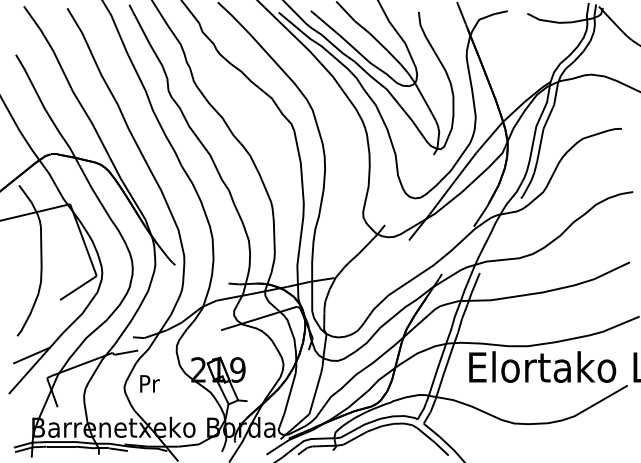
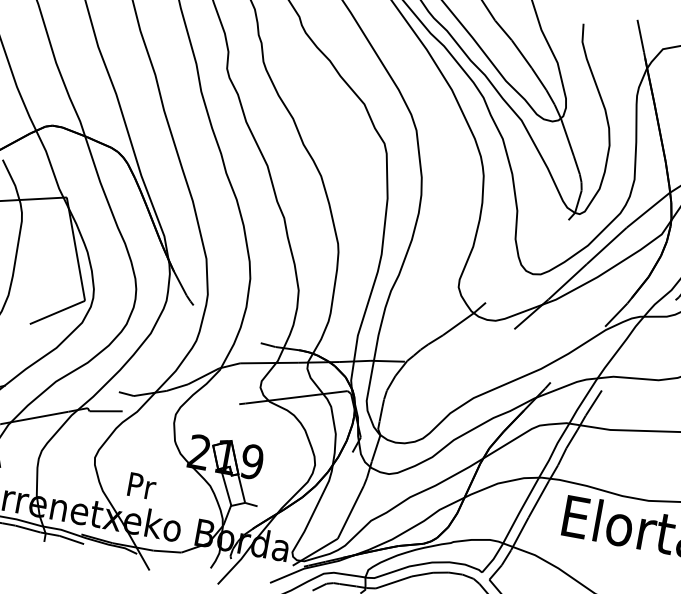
text: (149, 383) -> (141, 485), moved

